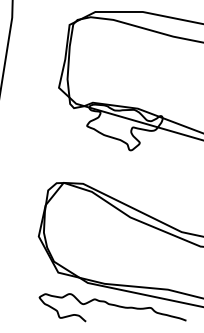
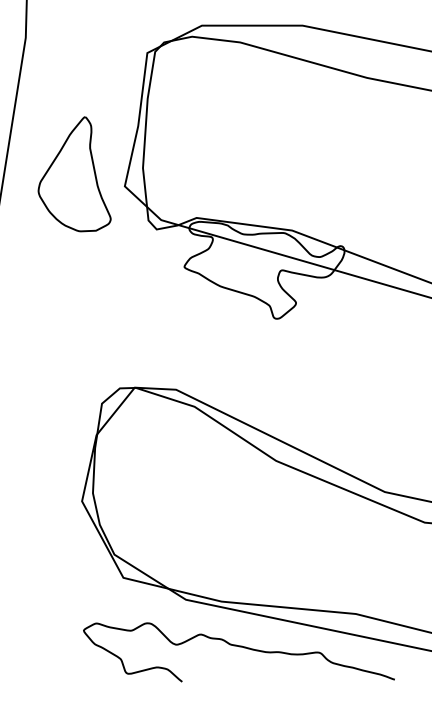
part: (35, 81) -> (75, 172), added

